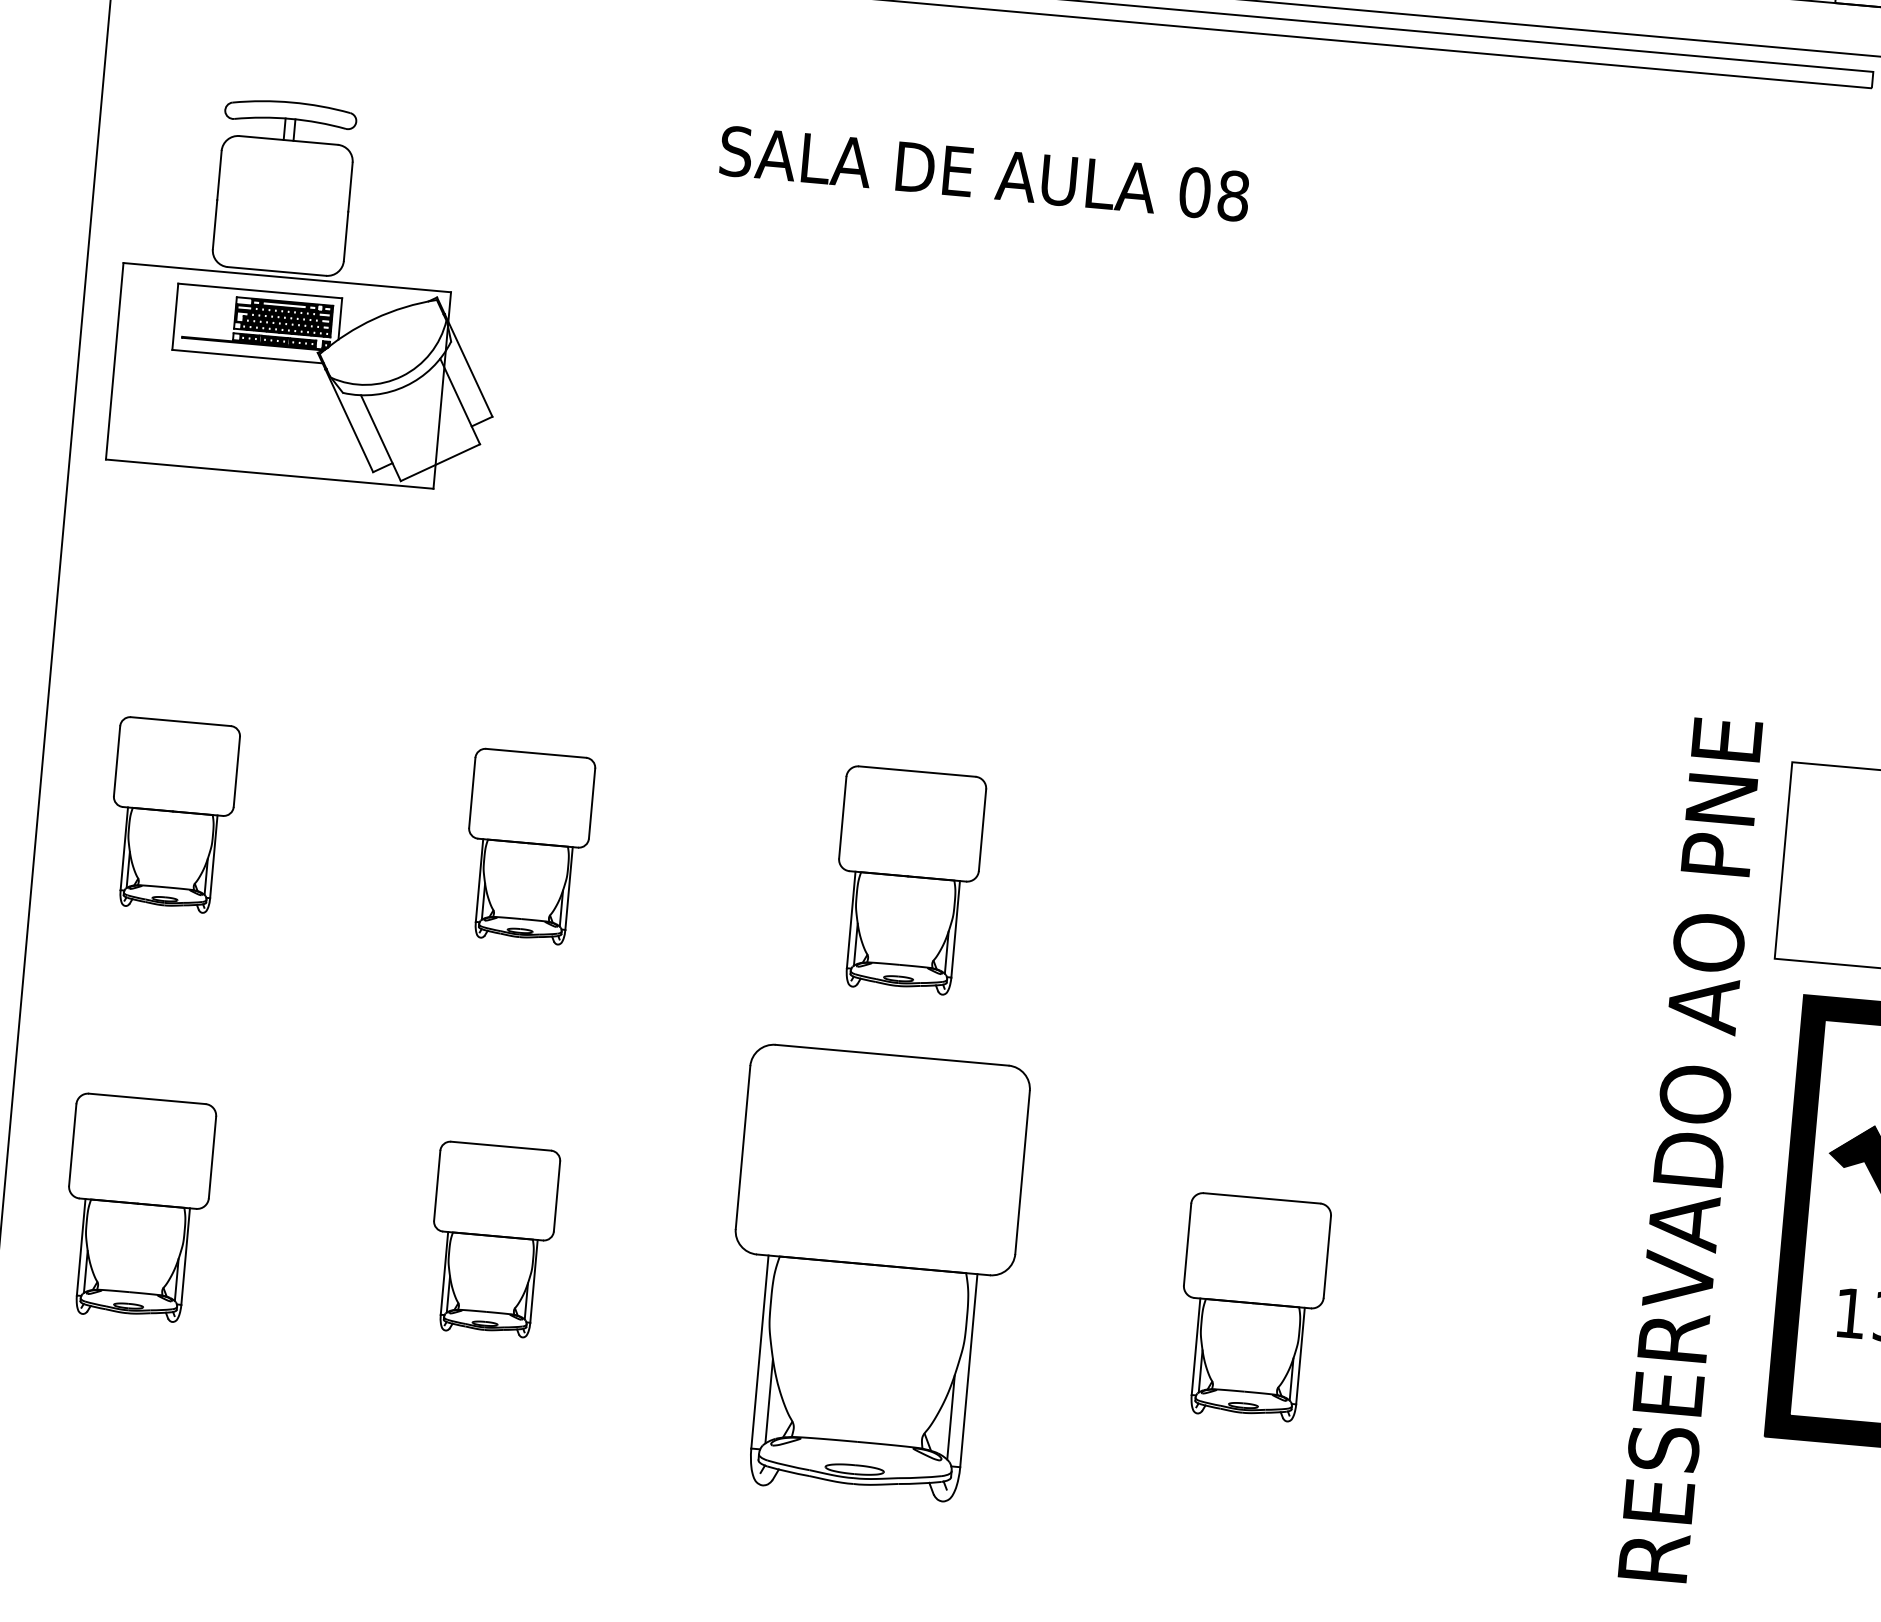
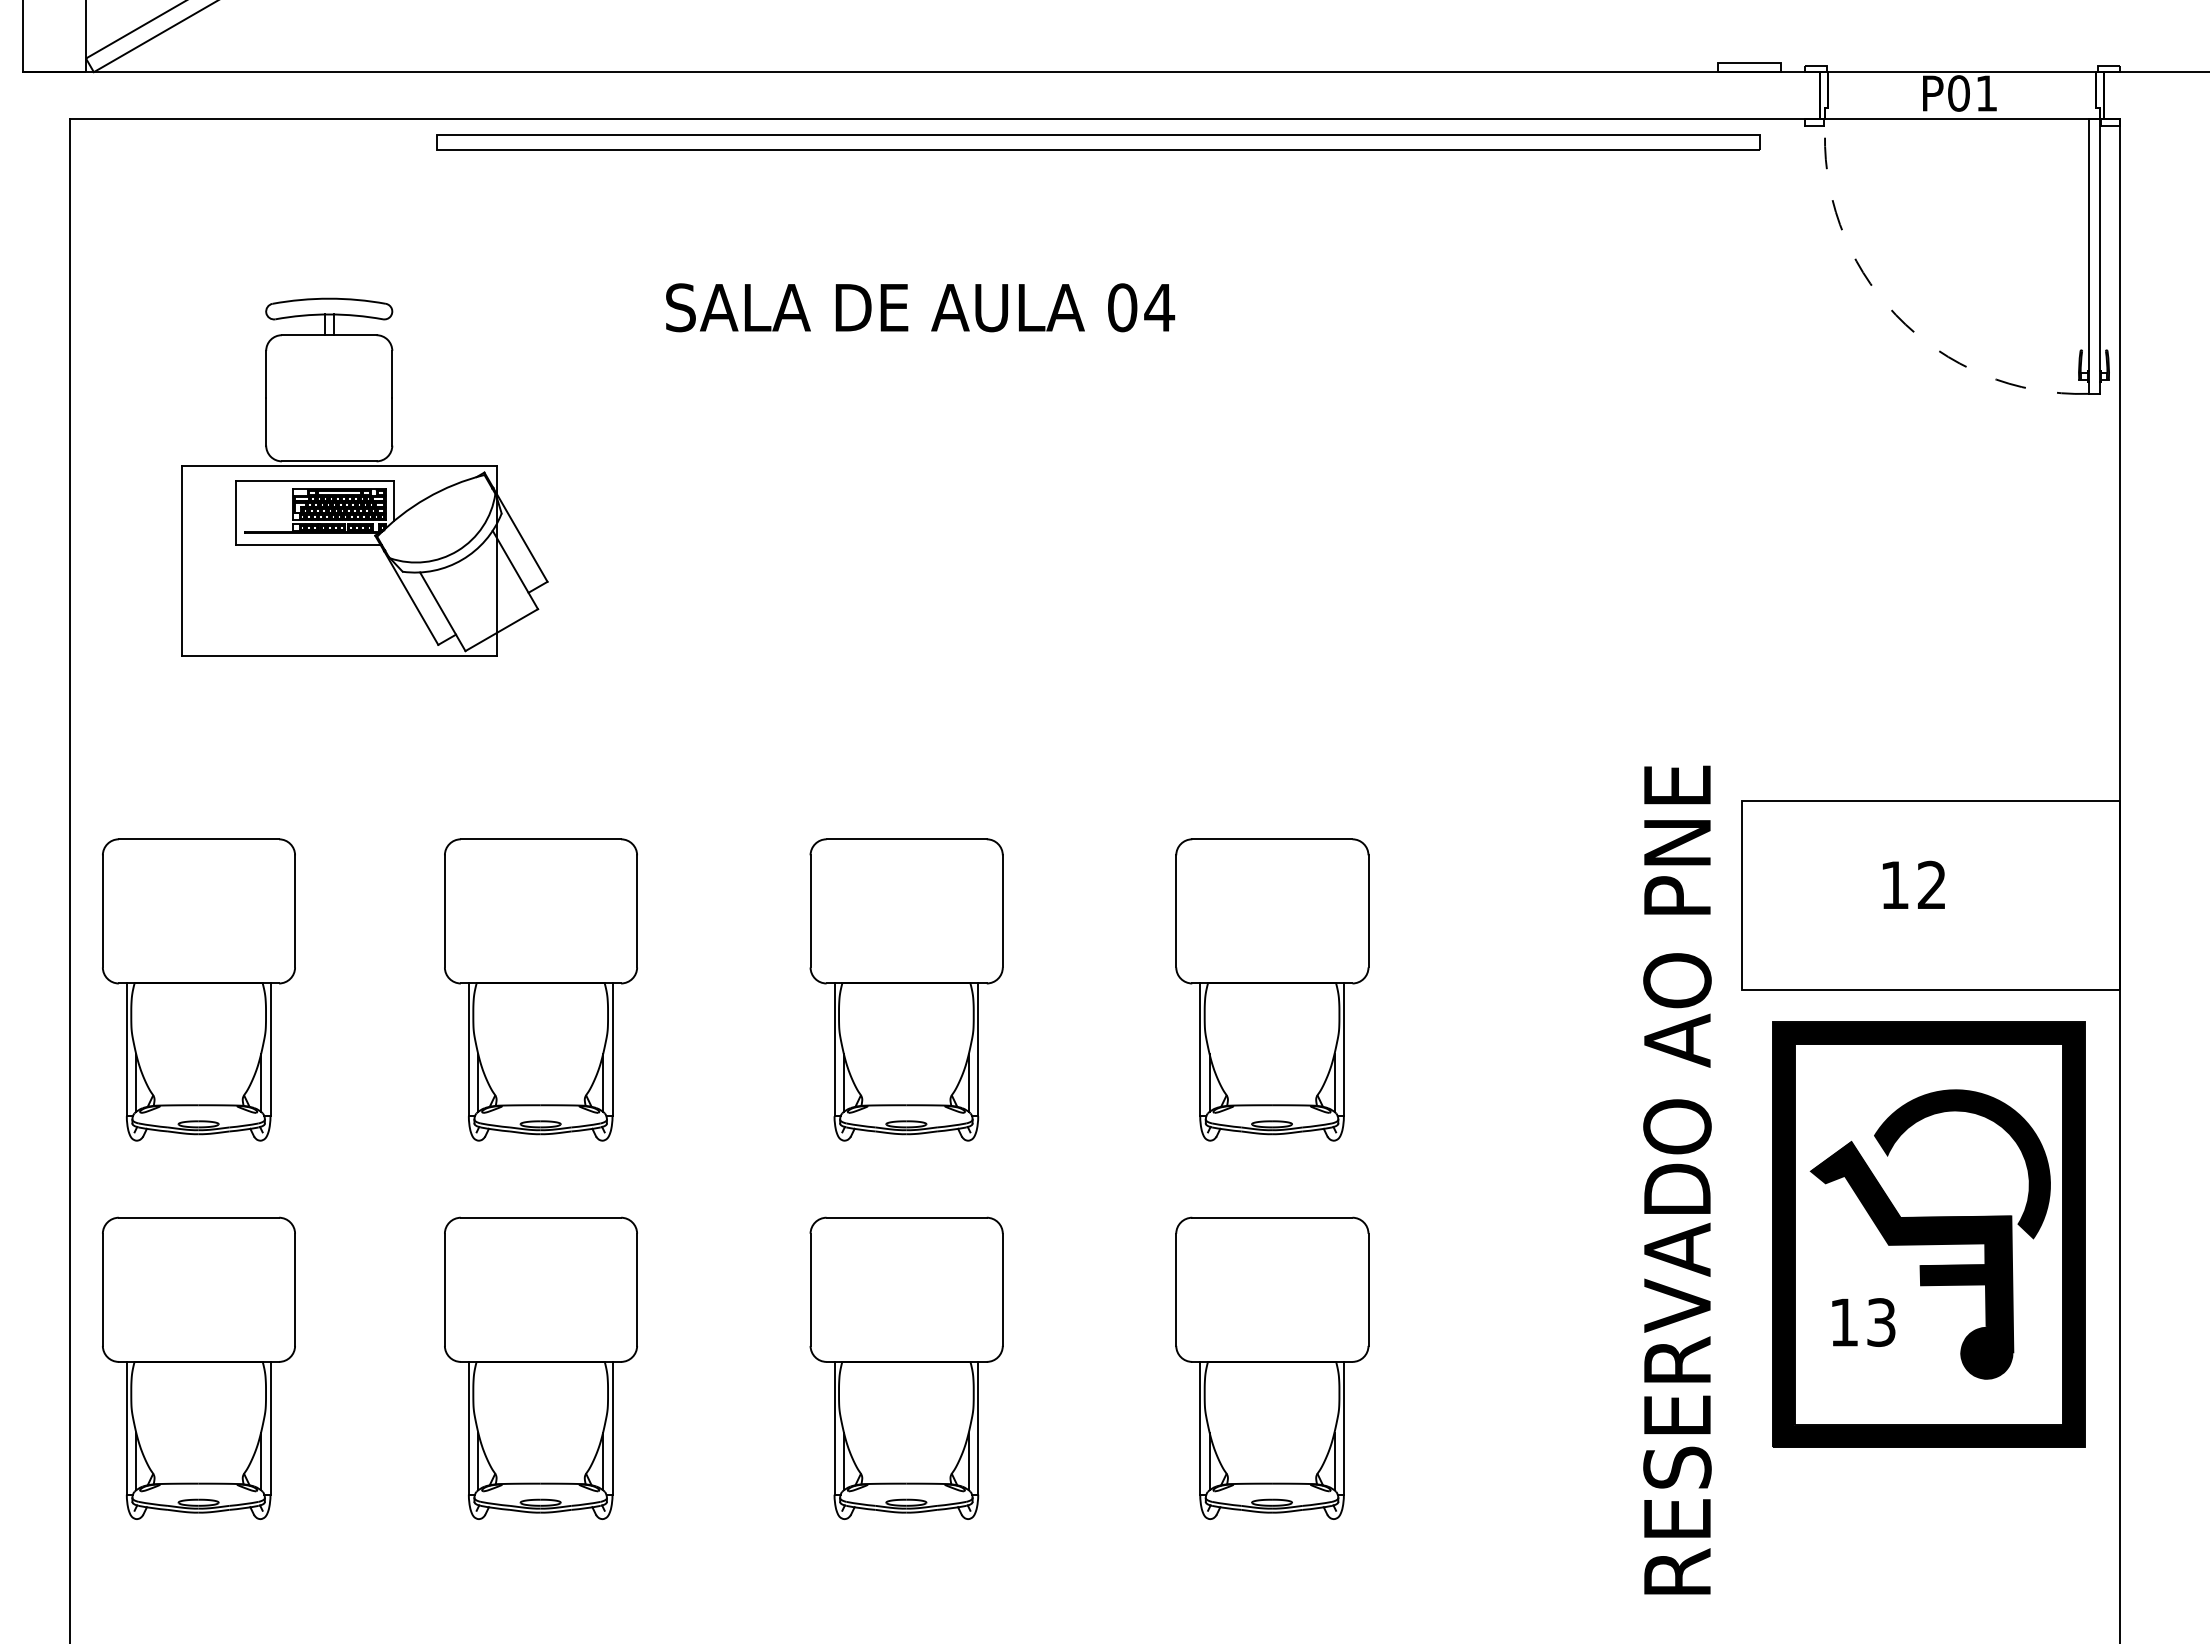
text: (1233, 195) -> (1159, 307), 08 -> 04
part: (312, 290) -> (364, 476), moved
part: (172, 814) -> (198, 989), size x1.67
part: (527, 846) -> (540, 989), size x1.67
part: (907, 880) -> (906, 989), size x1.43
part: (1287, 914) -> (1272, 989), added
part: (137, 1207) -> (198, 1367), size x1.43
part: (492, 1239) -> (540, 1367), size x1.67
part: (872, 1273) -> (906, 1367), size x0.71
part: (1252, 1307) -> (1272, 1367), size x1.43

